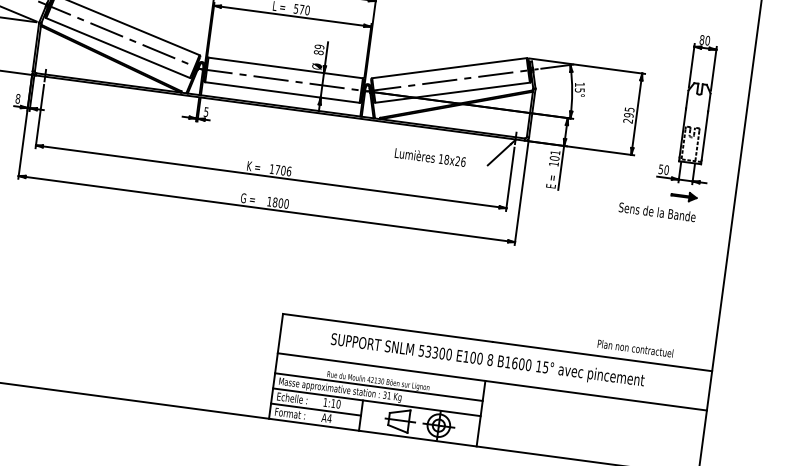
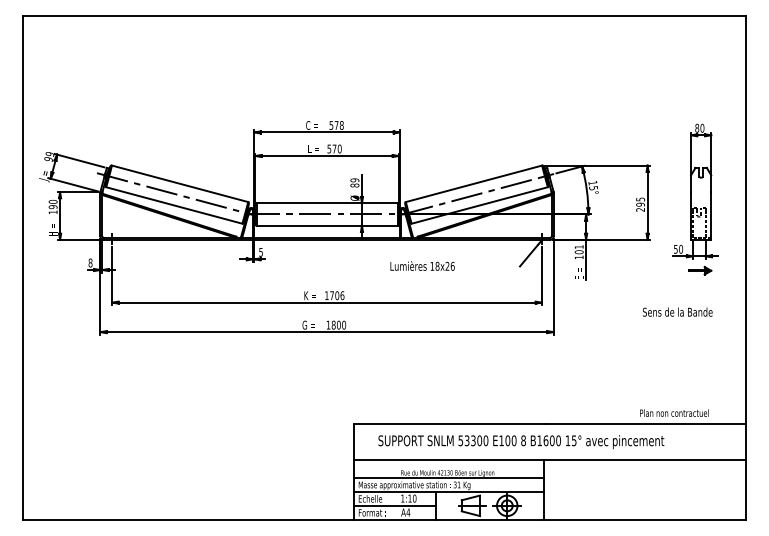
text: (430, 156) -> (422, 265), moved
text: (657, 211) -> (677, 311), moved
text: (487, 361) -> (521, 442), moved

